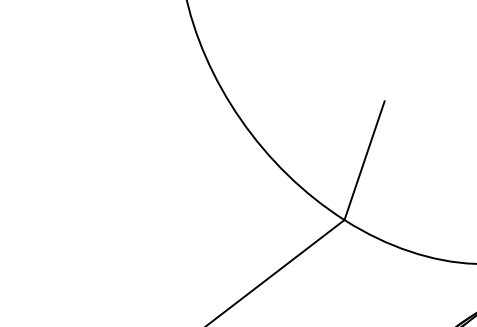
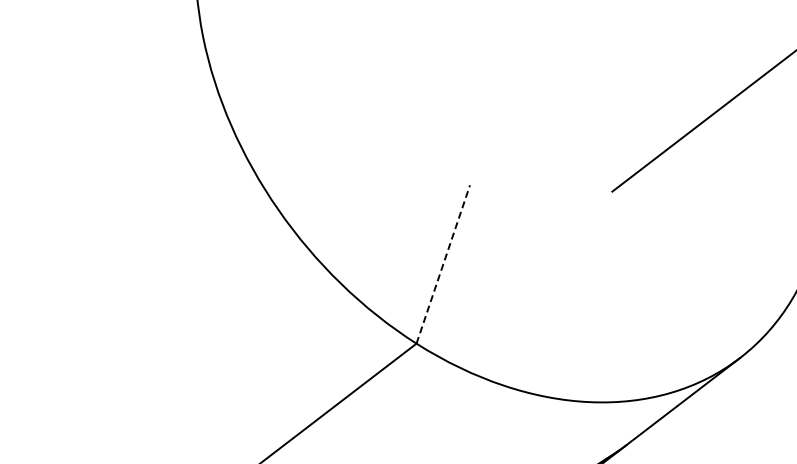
line: (364, 160) -> (443, 264), solid -> dashed

